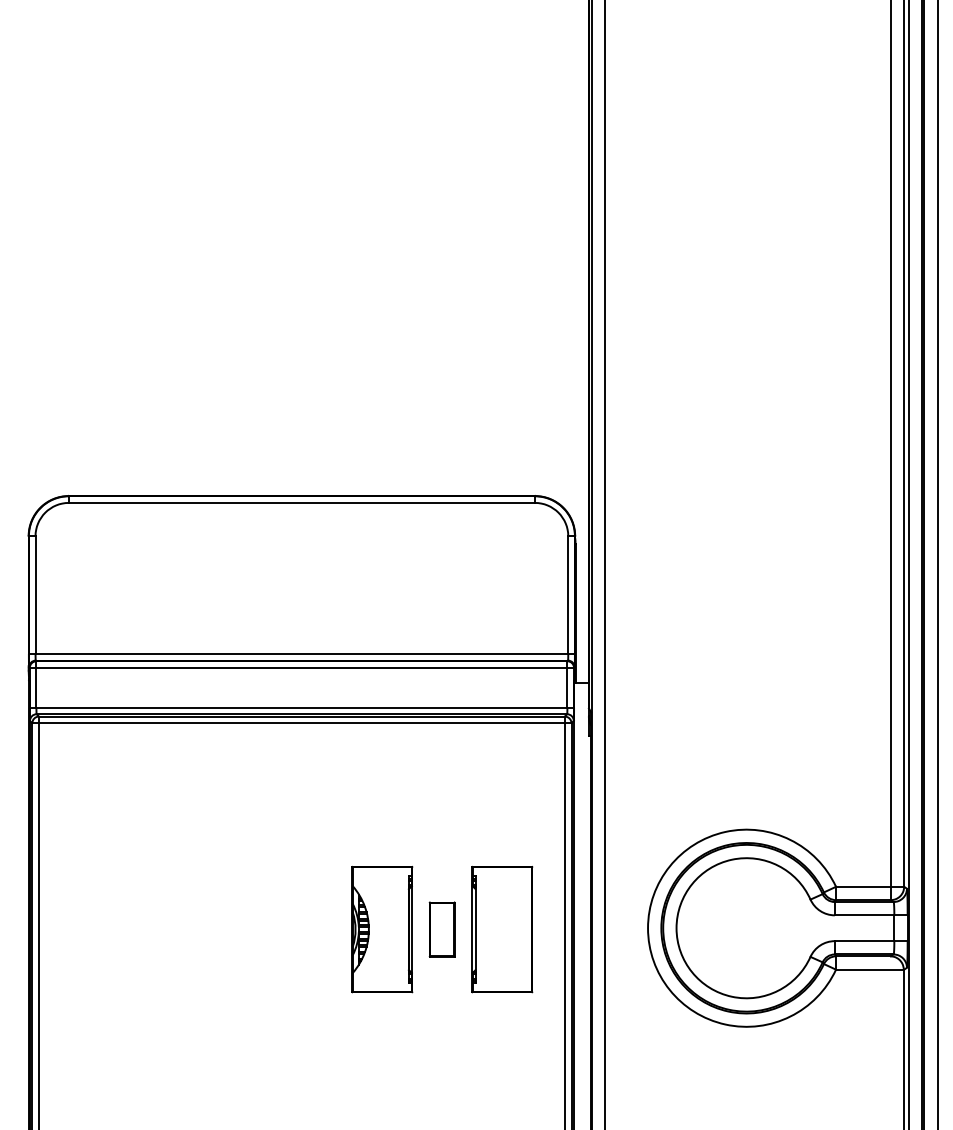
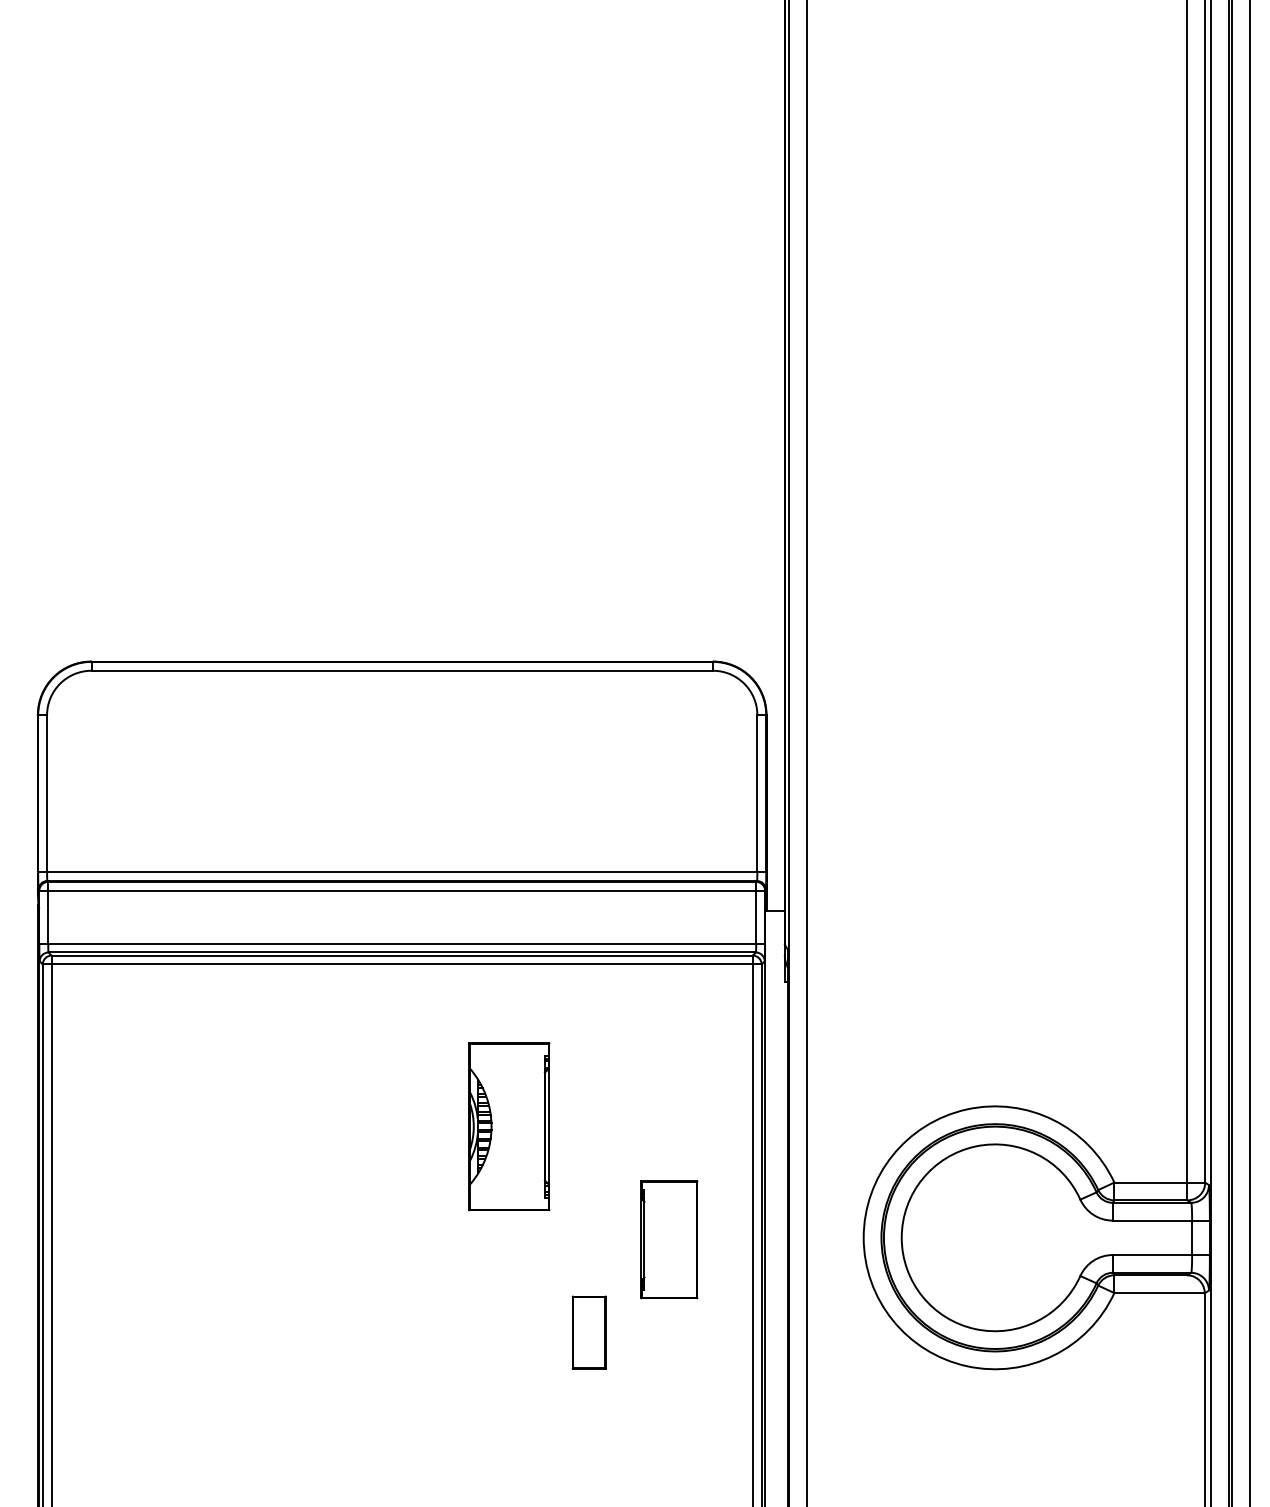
part: (382, 929) -> (509, 1126), moved
part: (441, 929) -> (588, 1332), moved
part: (502, 929) -> (669, 1239), size x0.7

